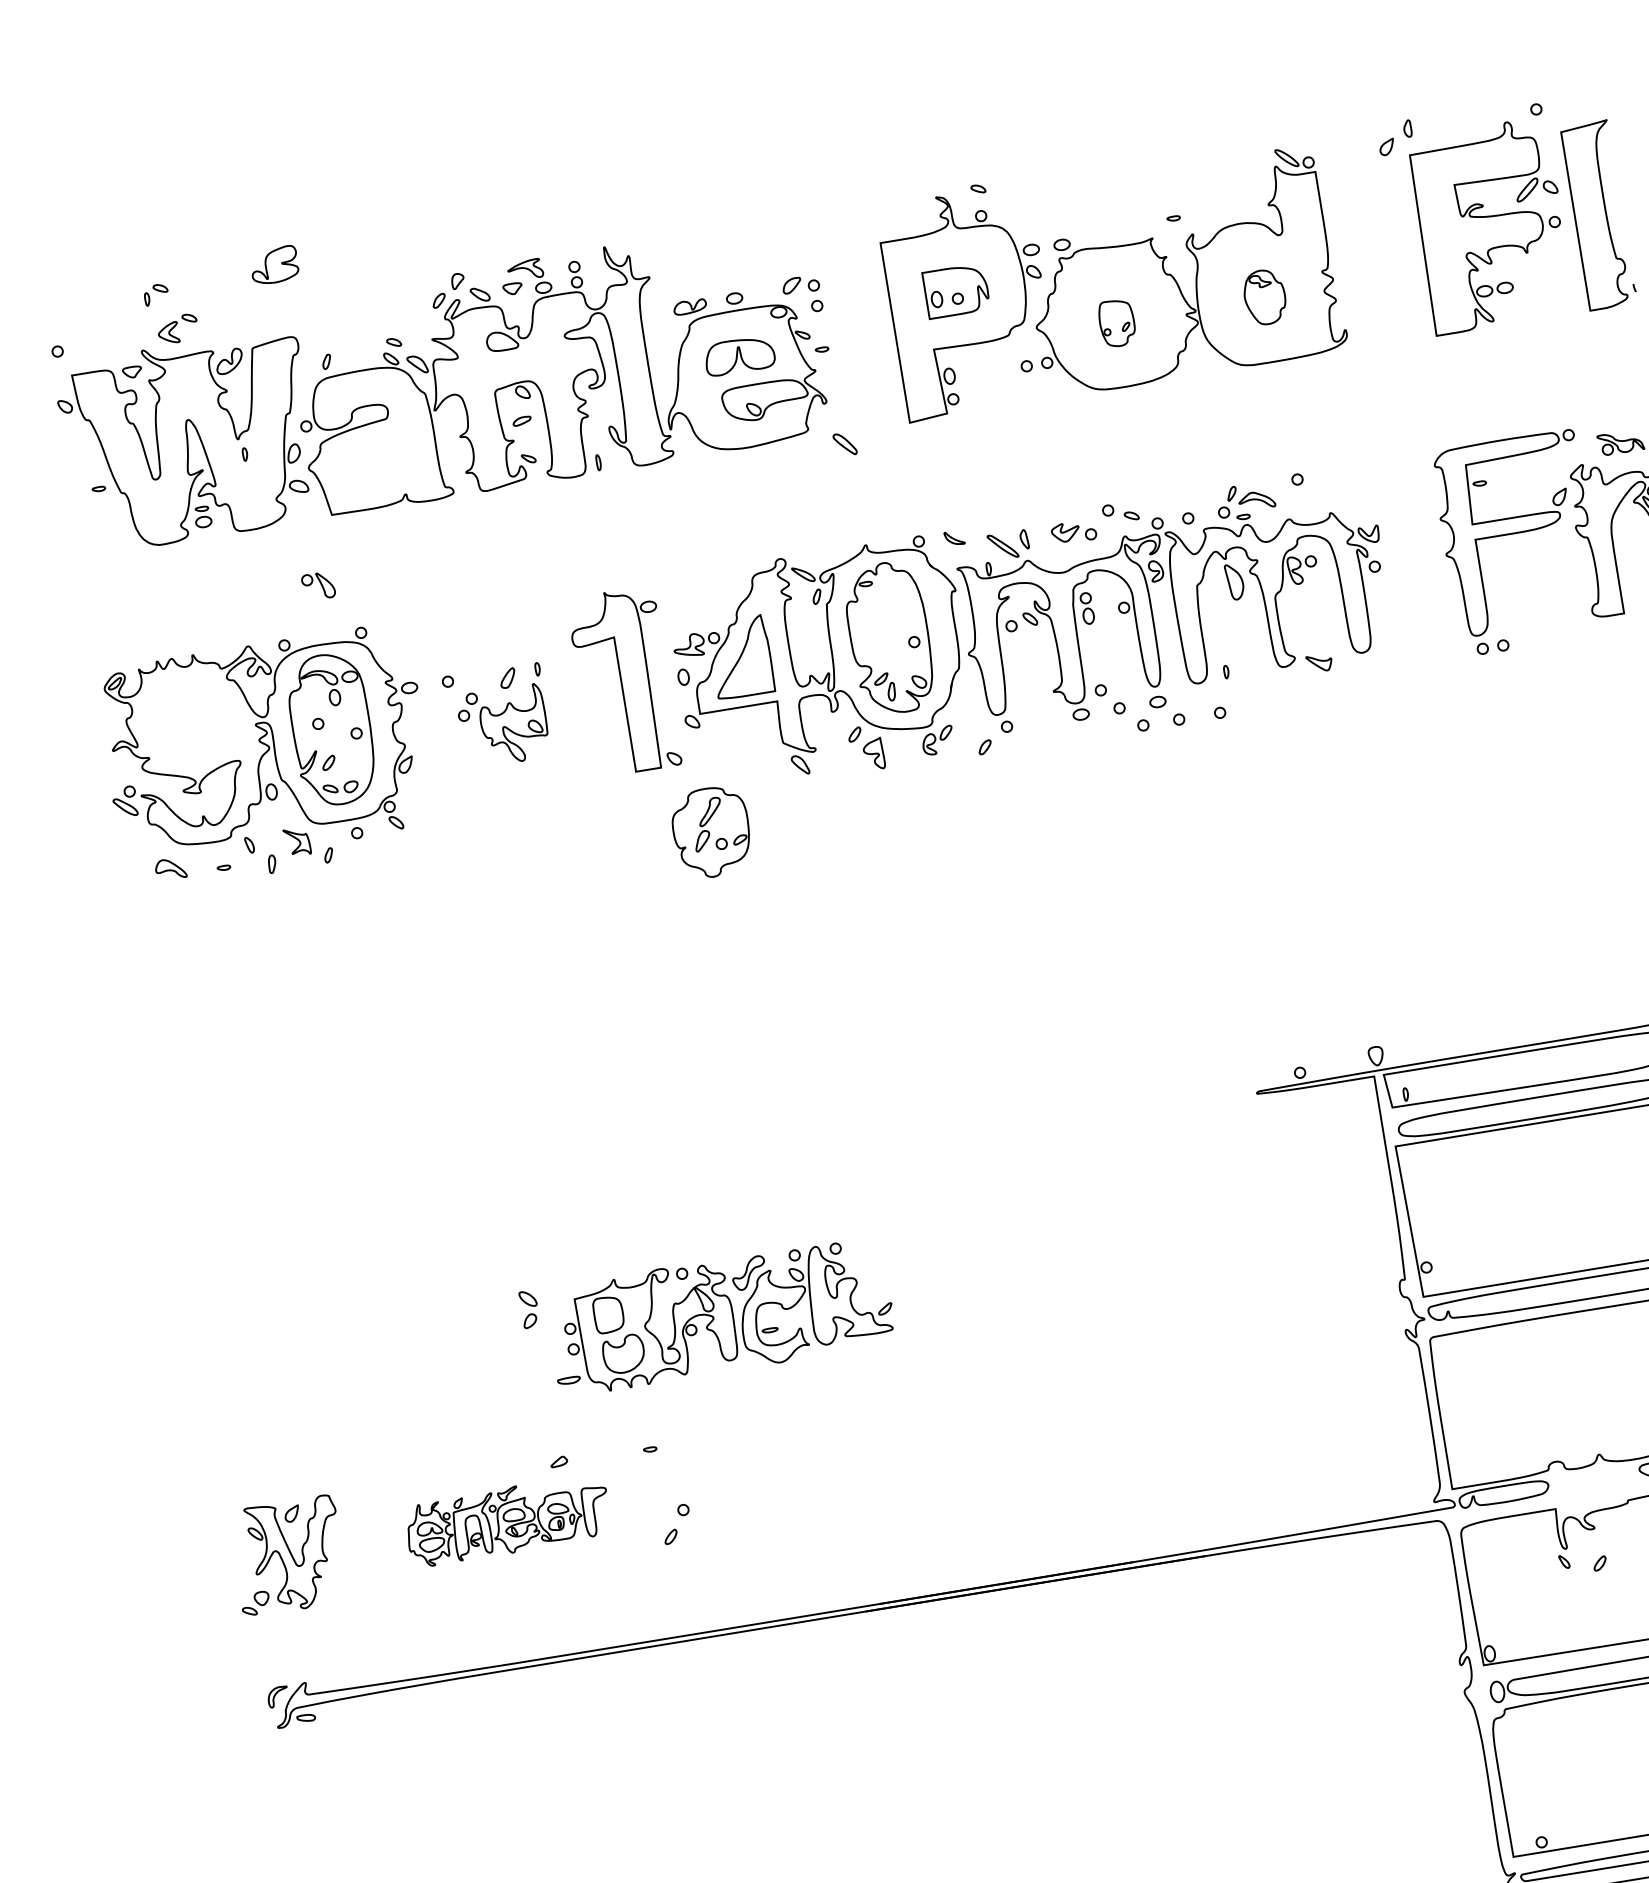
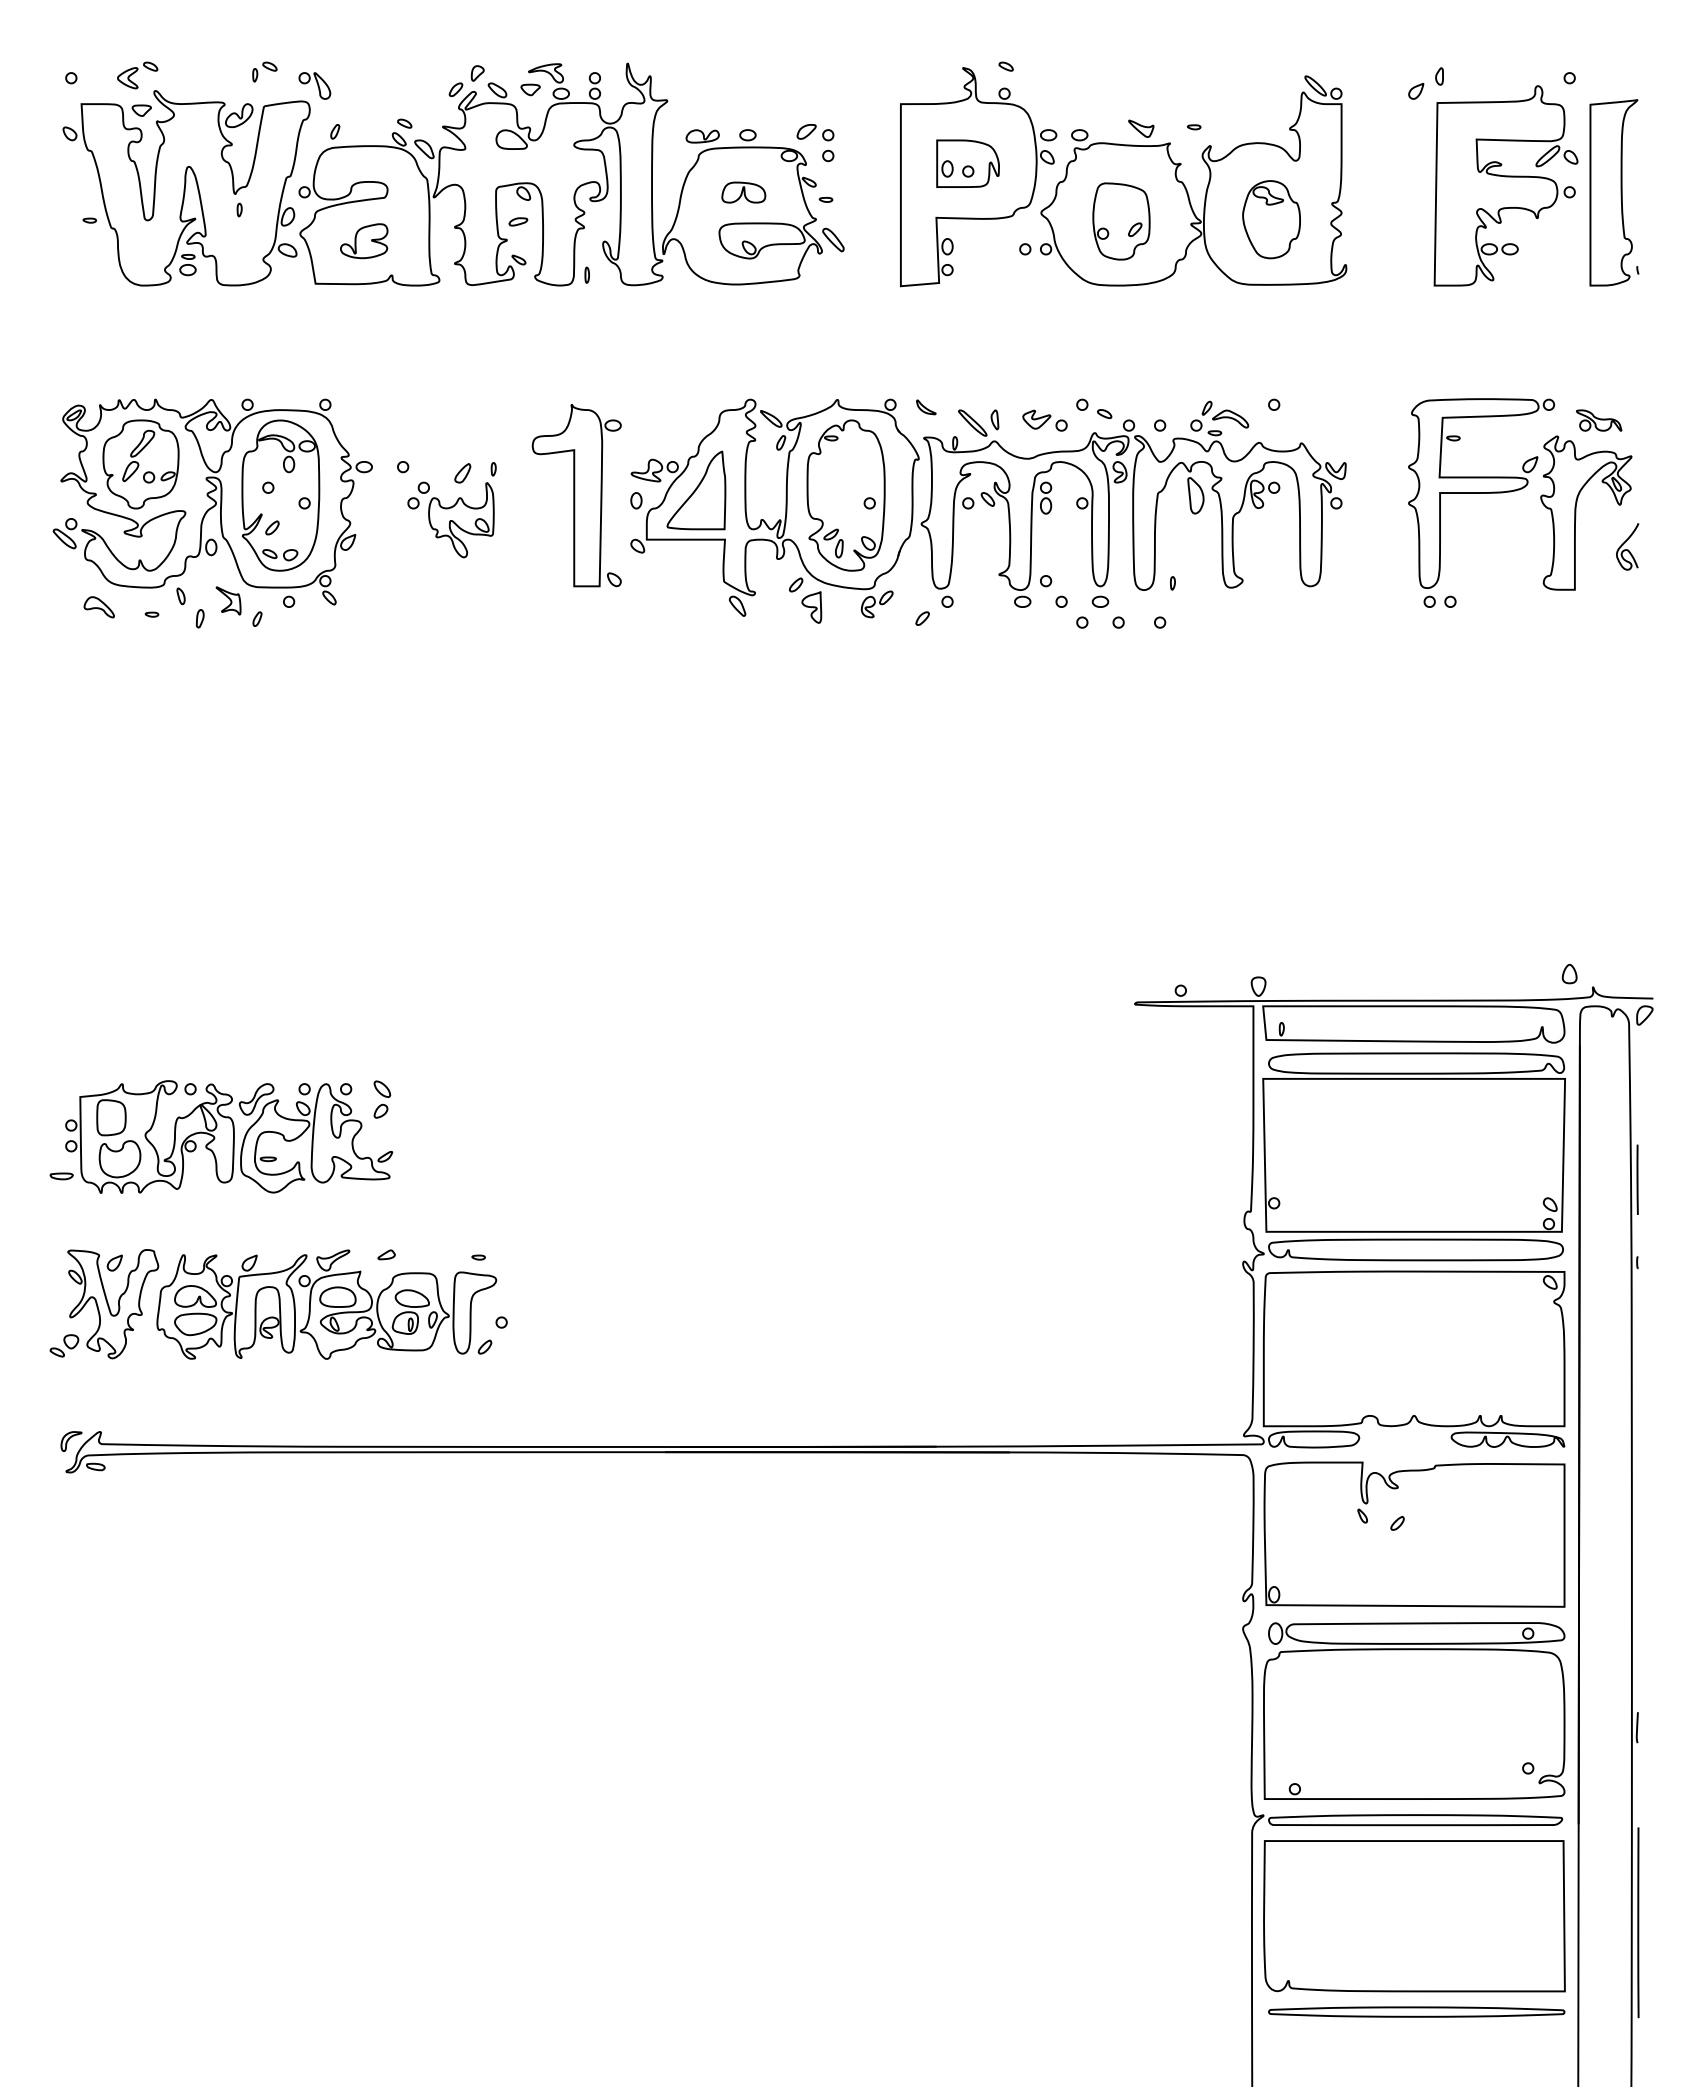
part: (274, 265) -> (364, 241), moved
part: (155, 294) -> (264, 71), moved
part: (1264, 297) -> (1271, 219), size x1.43
part: (1117, 323) -> (1121, 221), size x1.67
part: (177, 329) -> (137, 75), moved
part: (739, 355) -> (743, 192), size x0.62
part: (845, 443) -> (833, 239), moved
part: (318, 585) -> (314, 85), moved
part: (1319, 663) -> (1141, 128), moved
part: (711, 832) -> (140, 464), moved
part: (720, 1315) -> (221, 1136), moved
part: (507, 1520) -> (326, 1304), size x1.67

